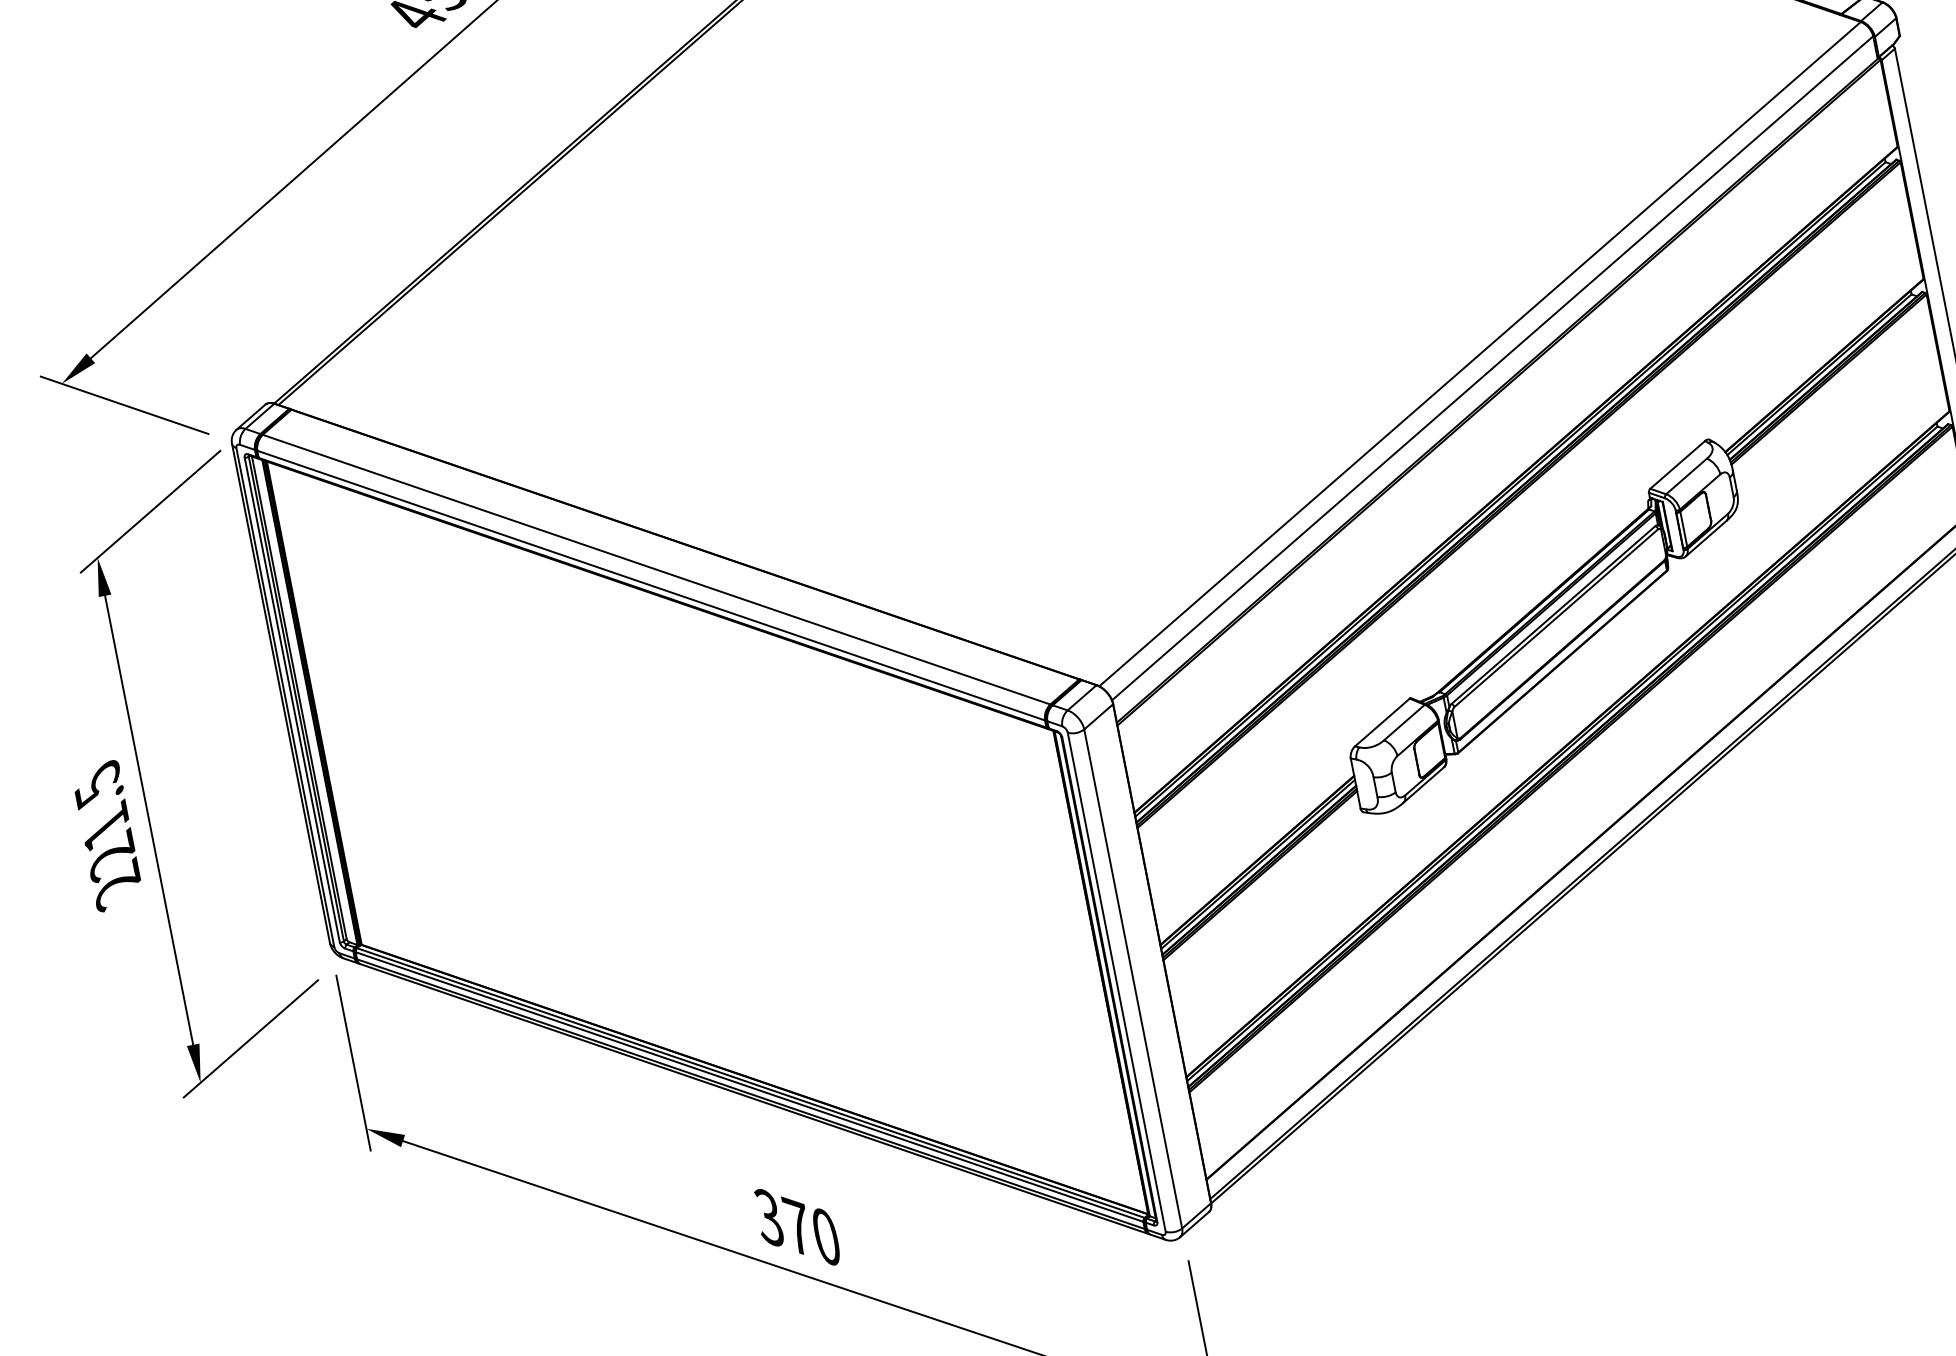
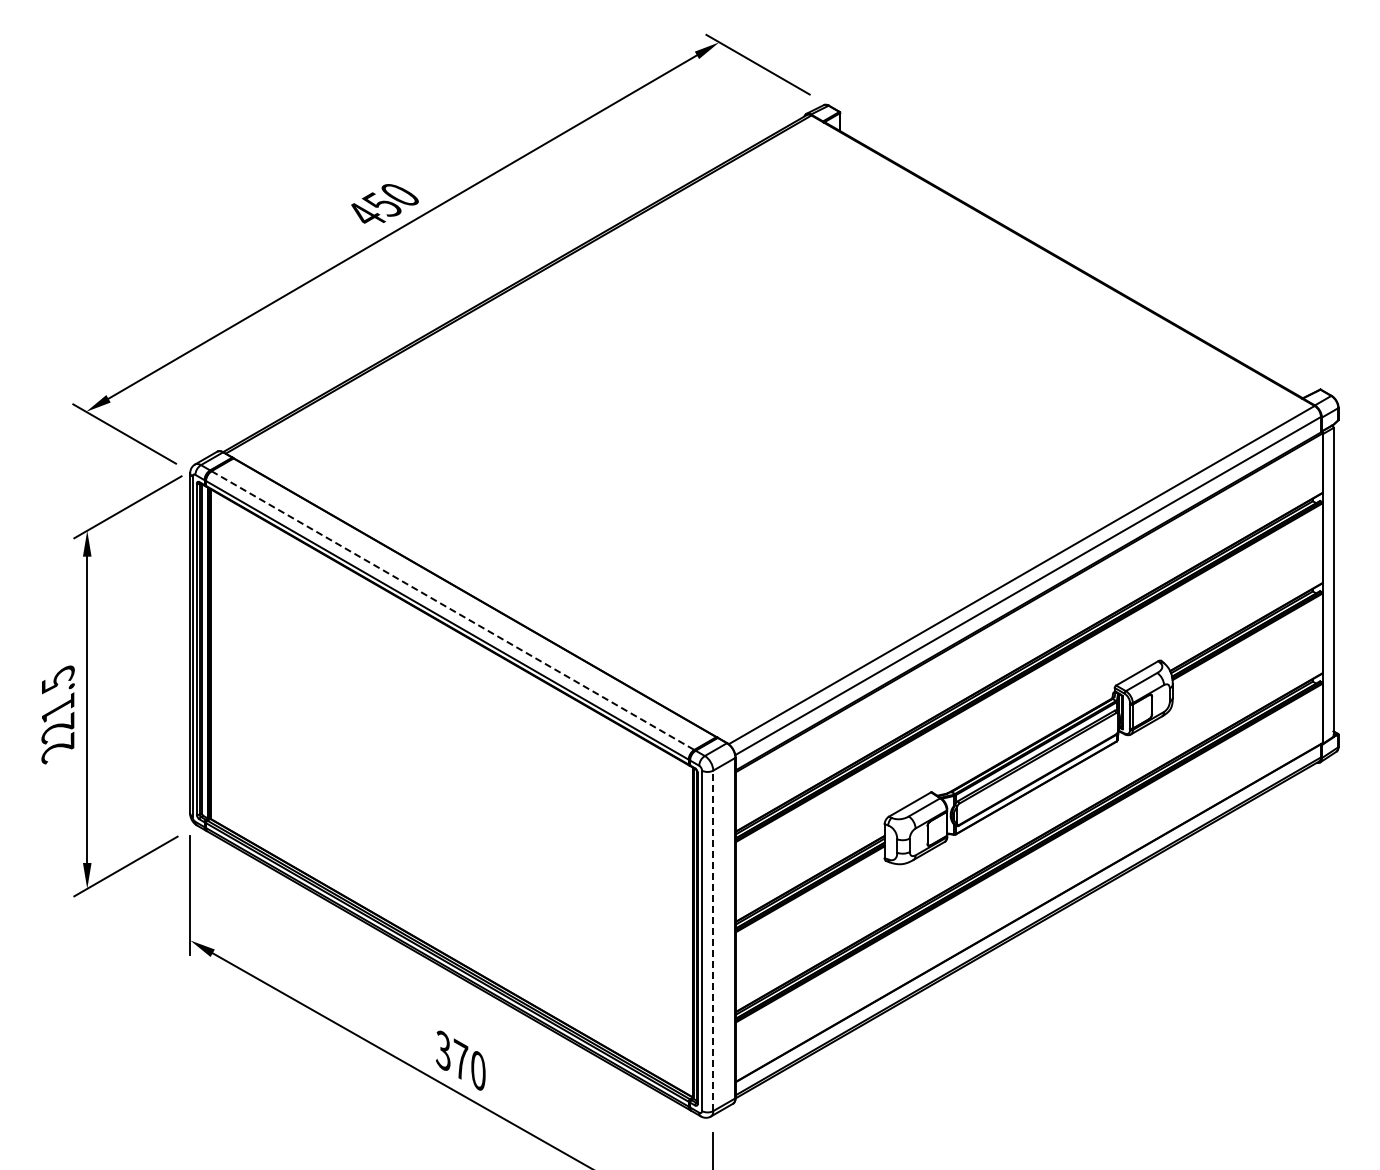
line: (655, 569) -> (452, 610), solid -> dashed
line: (1133, 978) -> (713, 940), solid -> dashed

